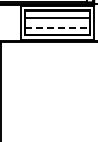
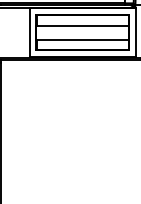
line: (58, 27) -> (84, 39), dashed -> solid

